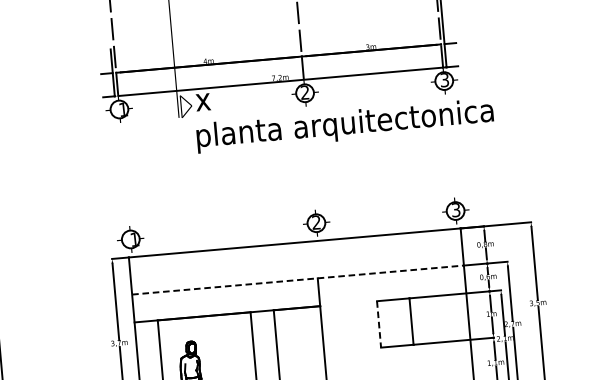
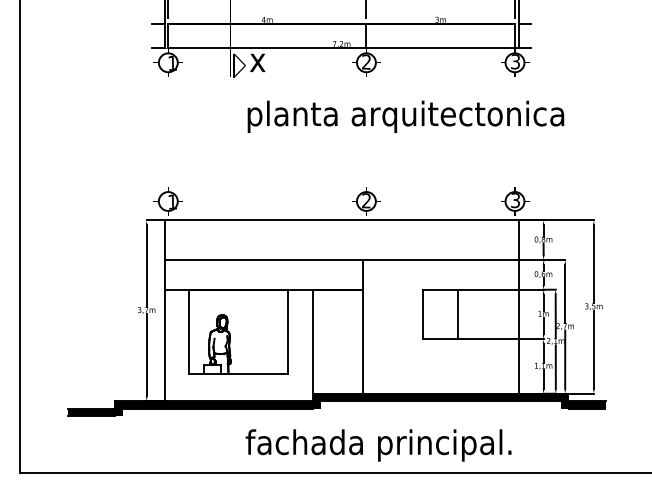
text: (344, 125) -> (405, 116), moved
line: (298, 280) -> (342, 260), dashed -> solid
line: (379, 324) -> (423, 314), dashed -> solid

